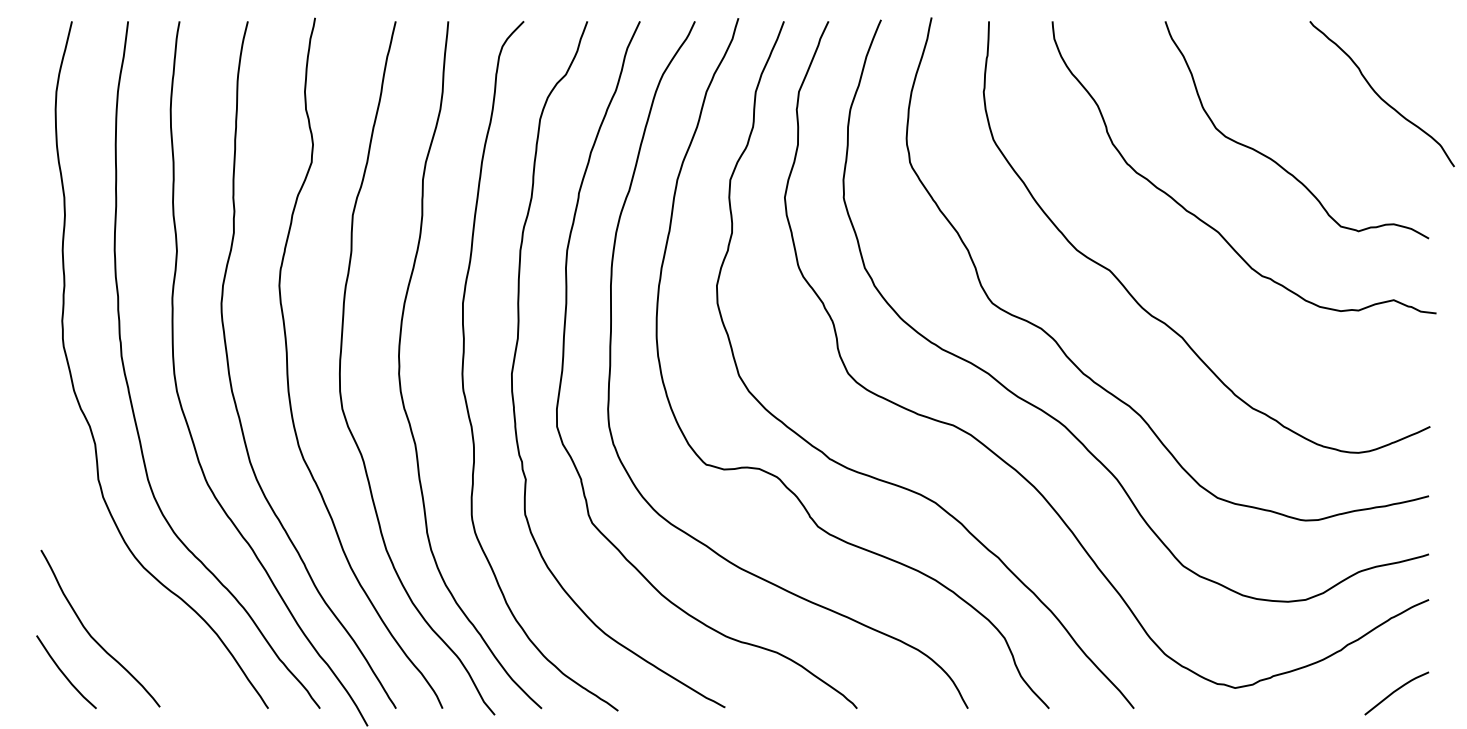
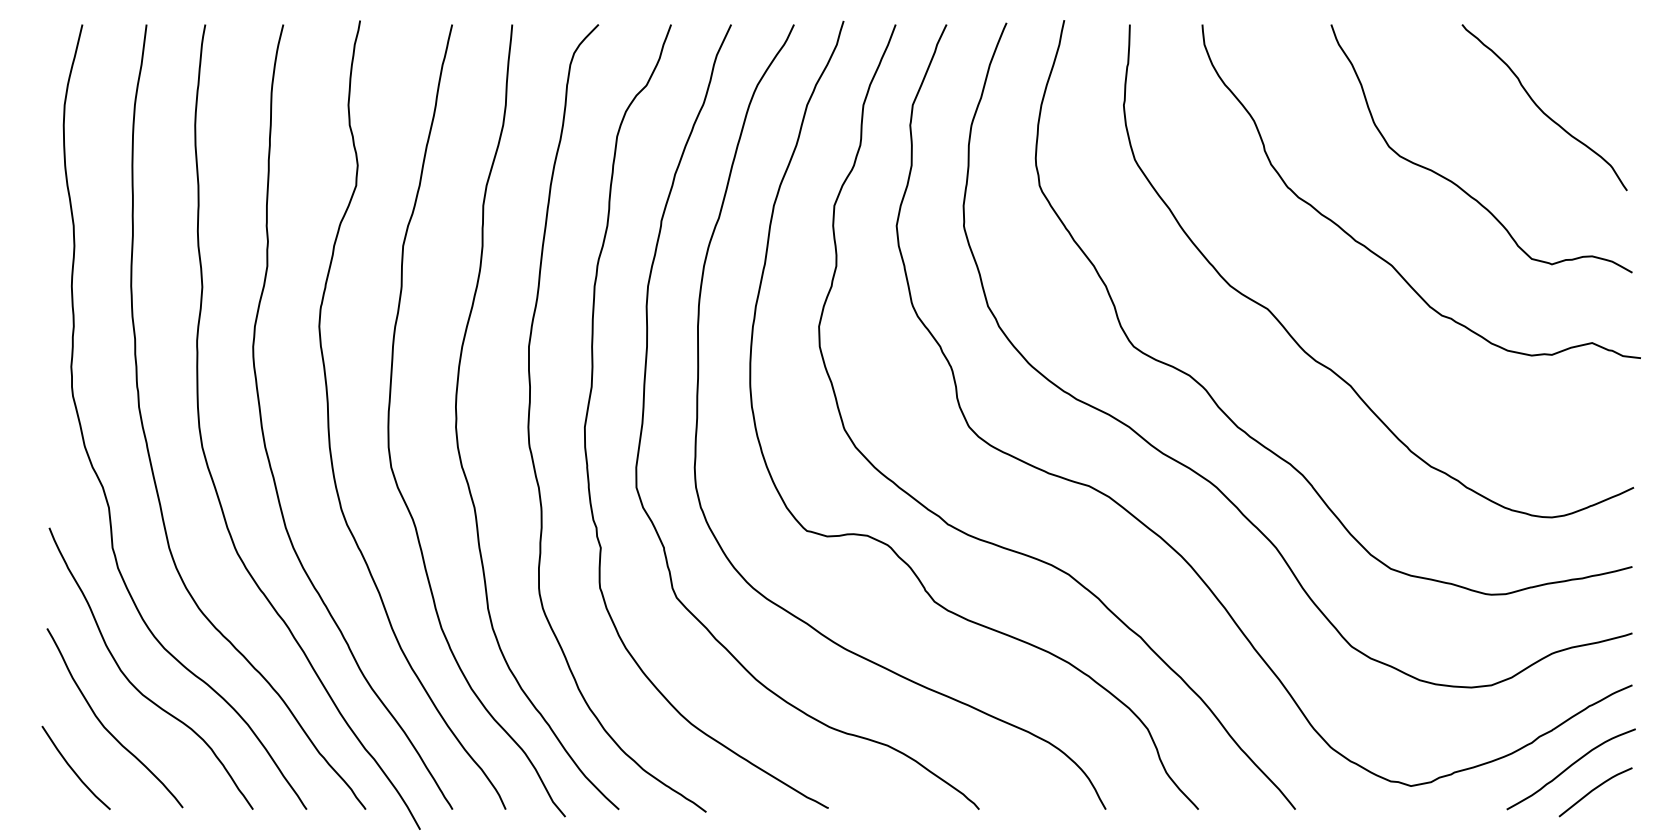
curve: (1379, 95) -> (1541, 109), moved
curve: (116, 598) -> (133, 683), added
curve: (1373, 672) -> (1569, 768), added

